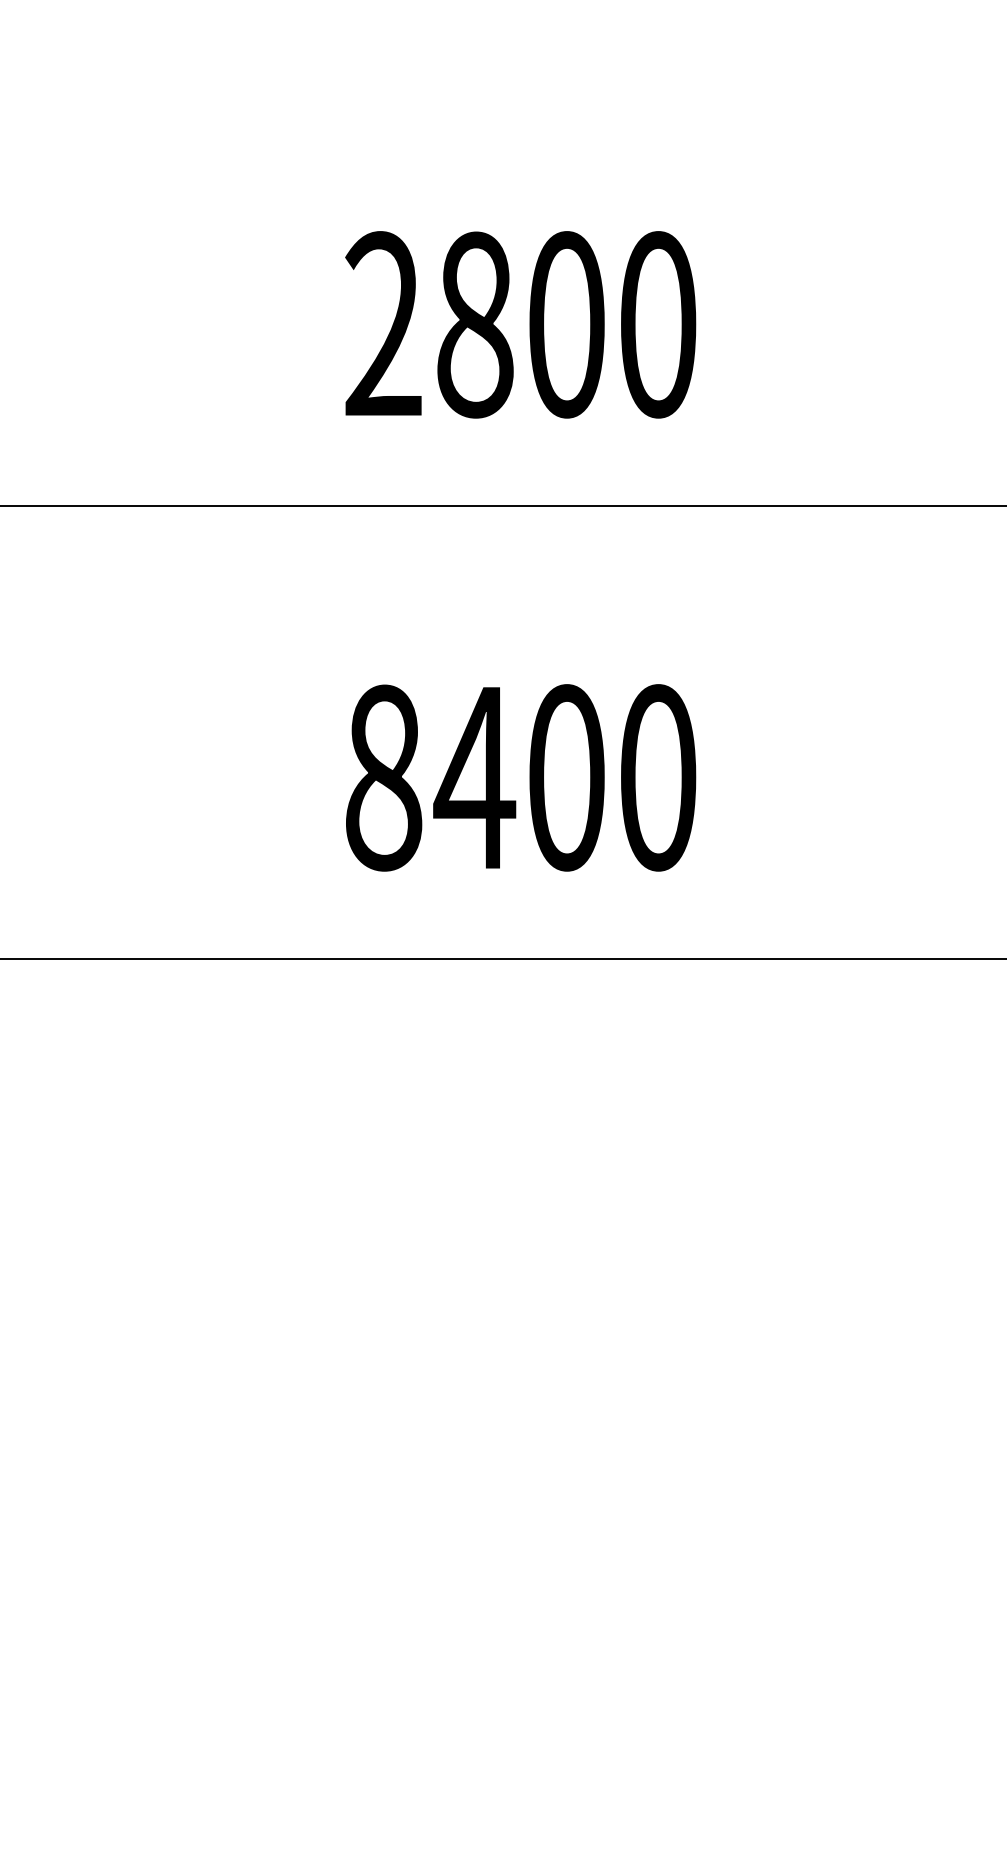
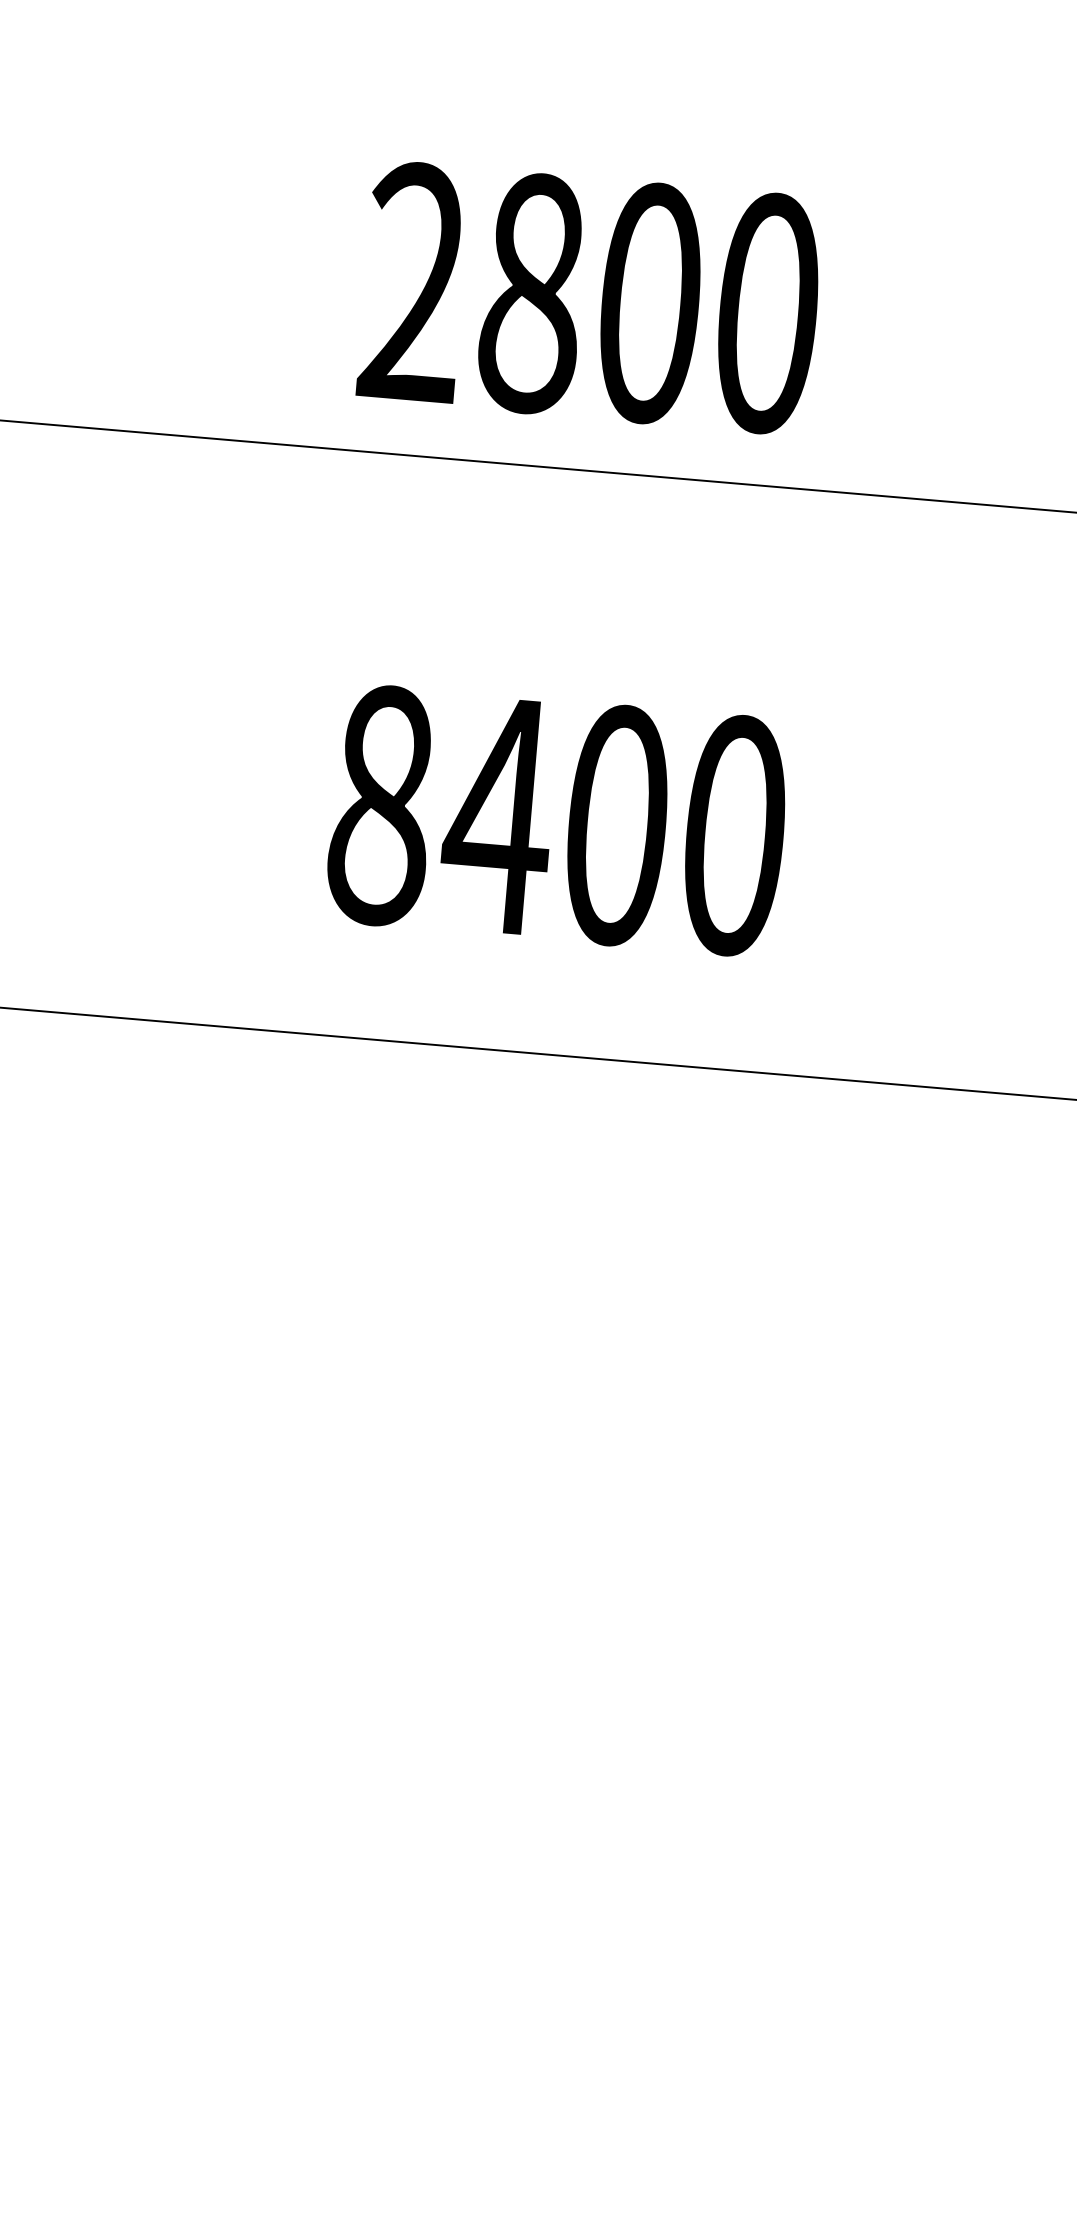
text: (520, 324) -> (590, 297), moved

